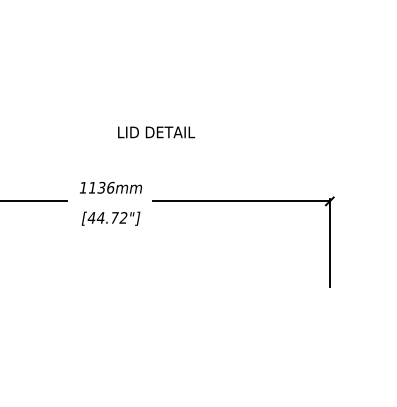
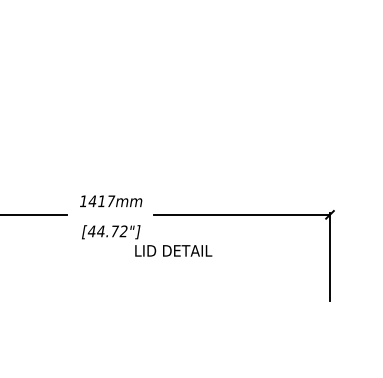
text: (156, 132) -> (173, 250), moved
text: (101, 187) -> (101, 200), 1136mm -> 1417mm

